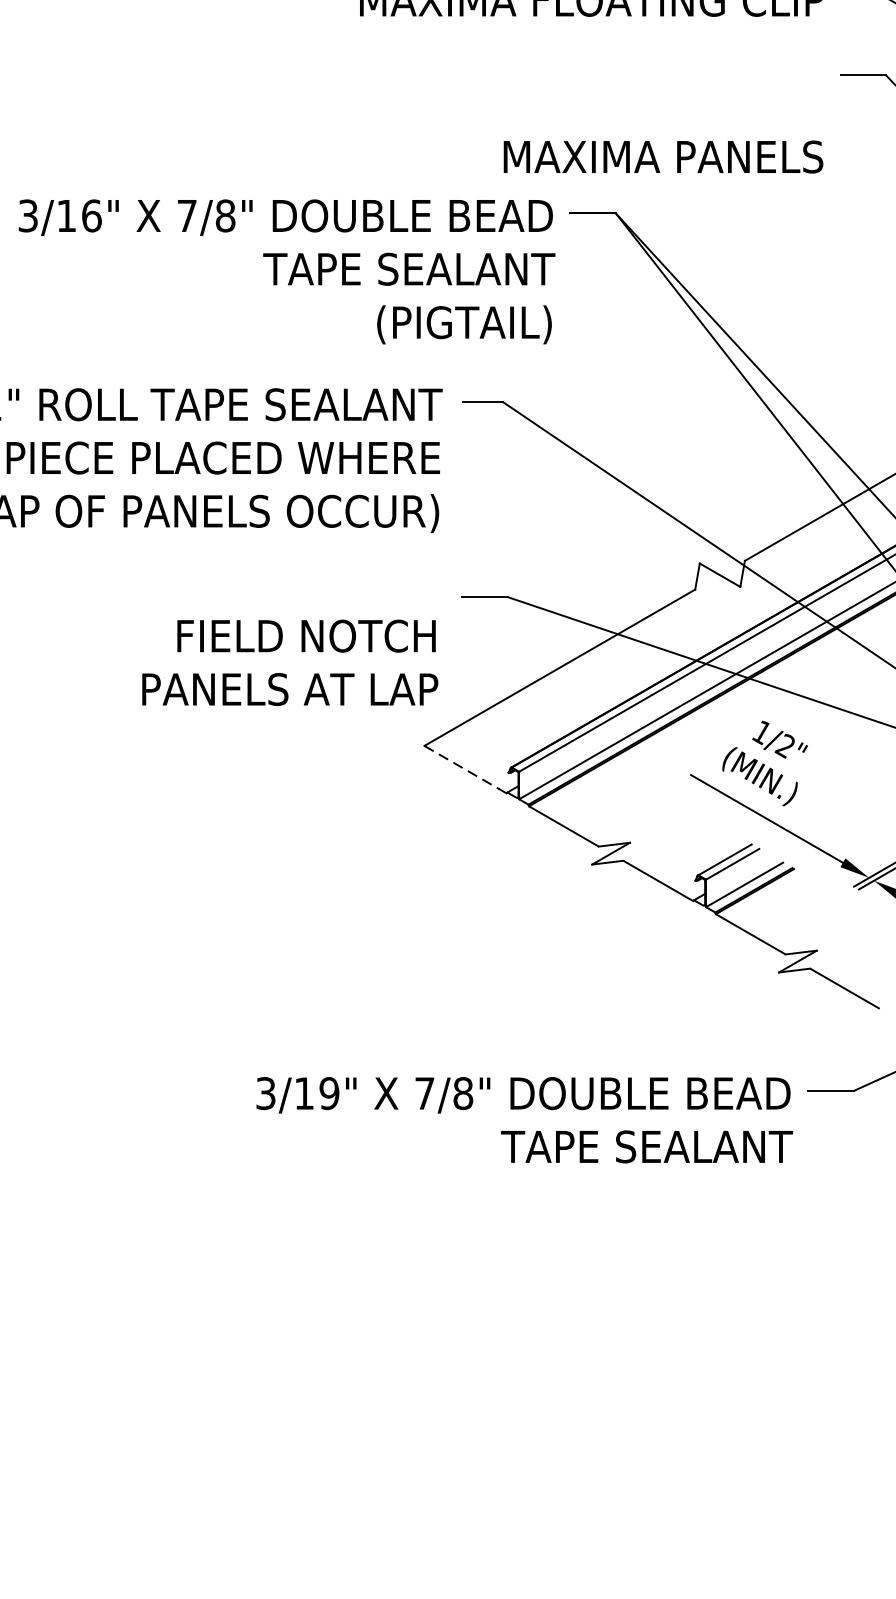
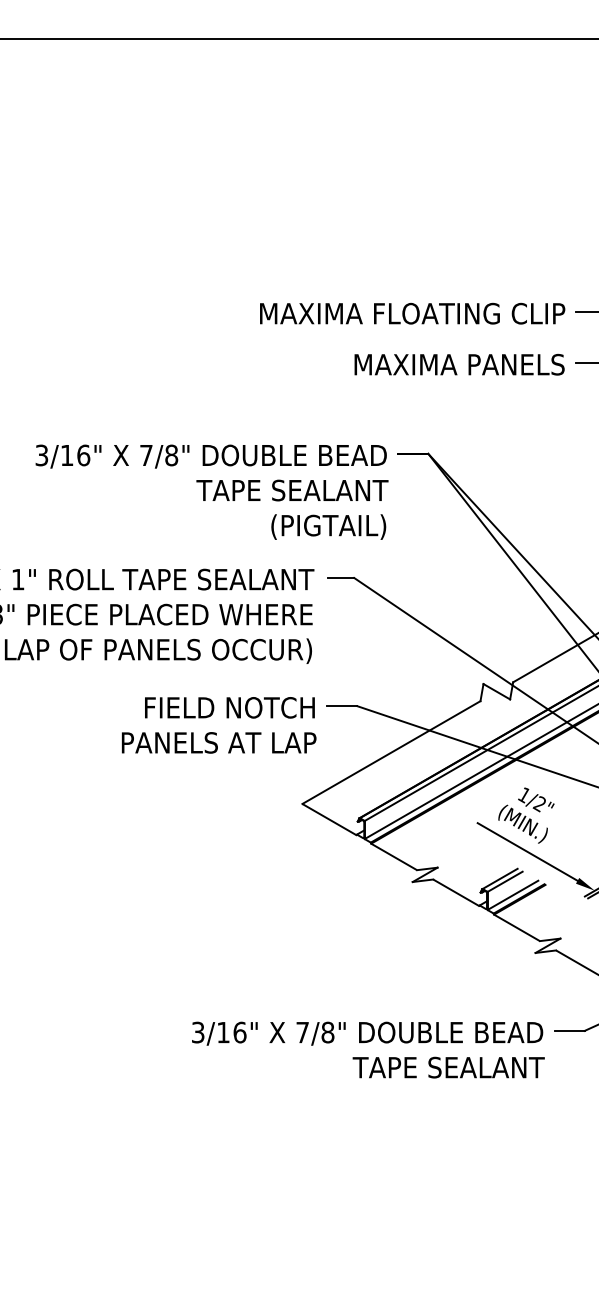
text: (663, 156) -> (459, 364), moved
text: (289, 663) -> (218, 725), moved
line: (465, 769) -> (329, 819), dashed -> solid
text: (328, 1093) -> (239, 1032), 3/19" -> 3/16"

